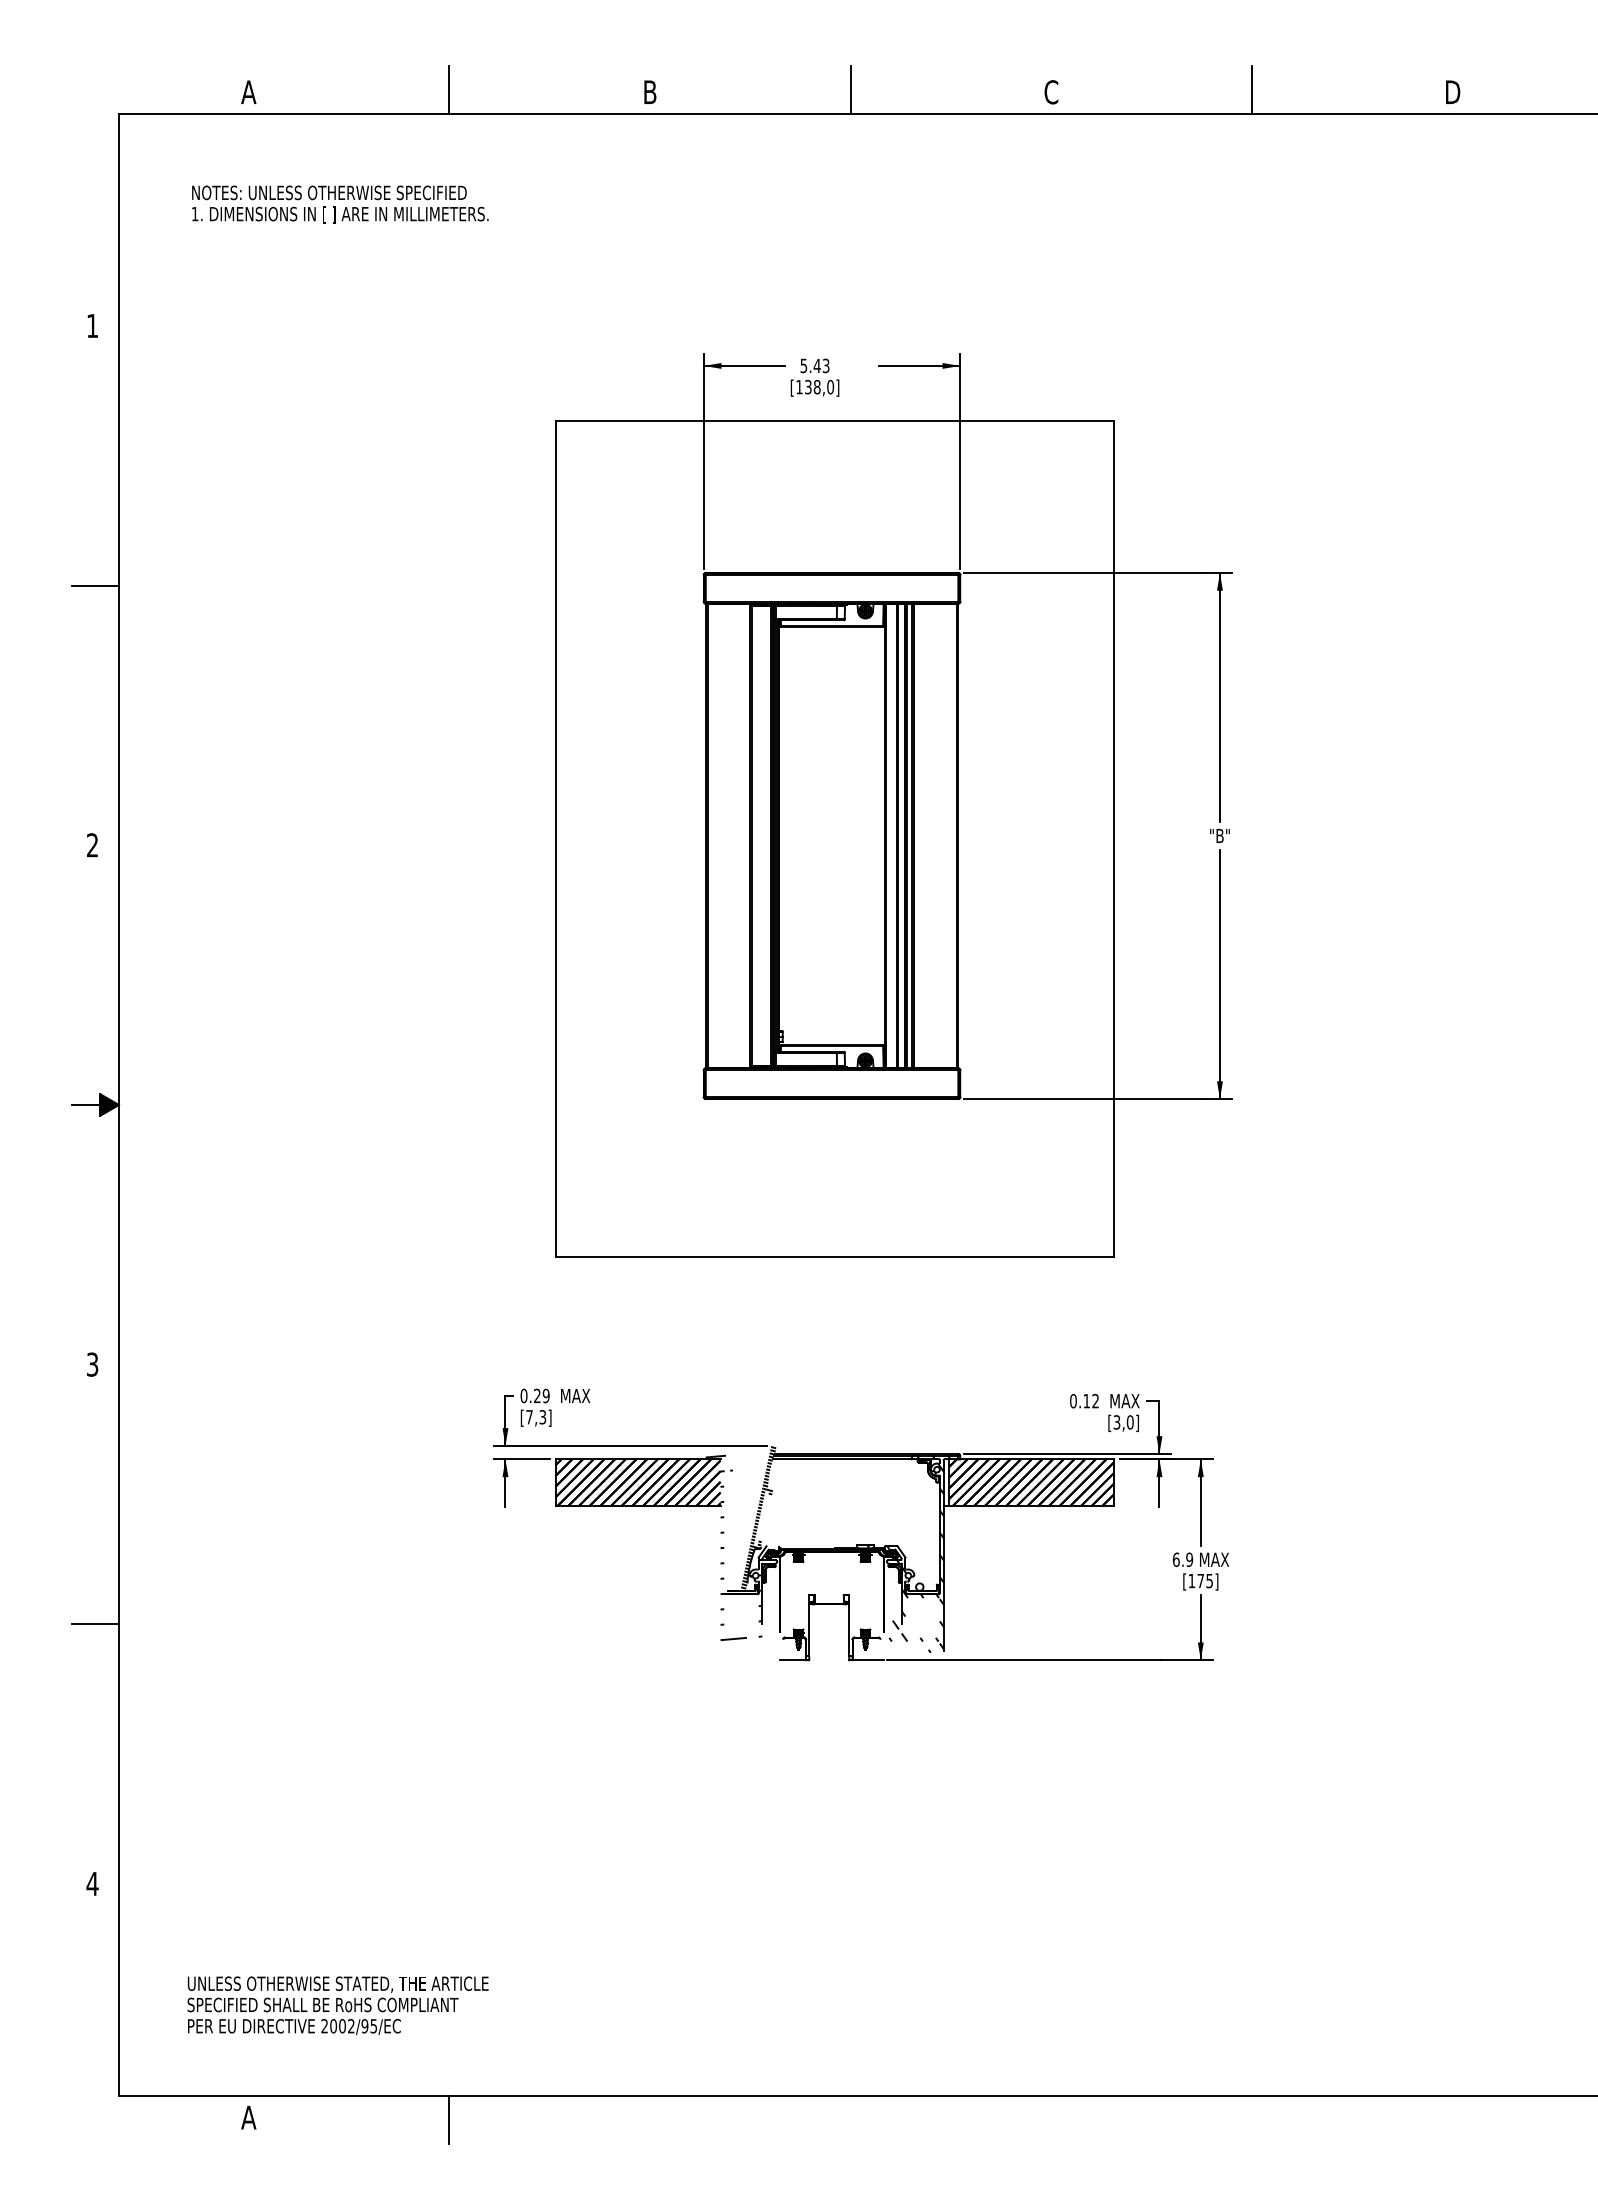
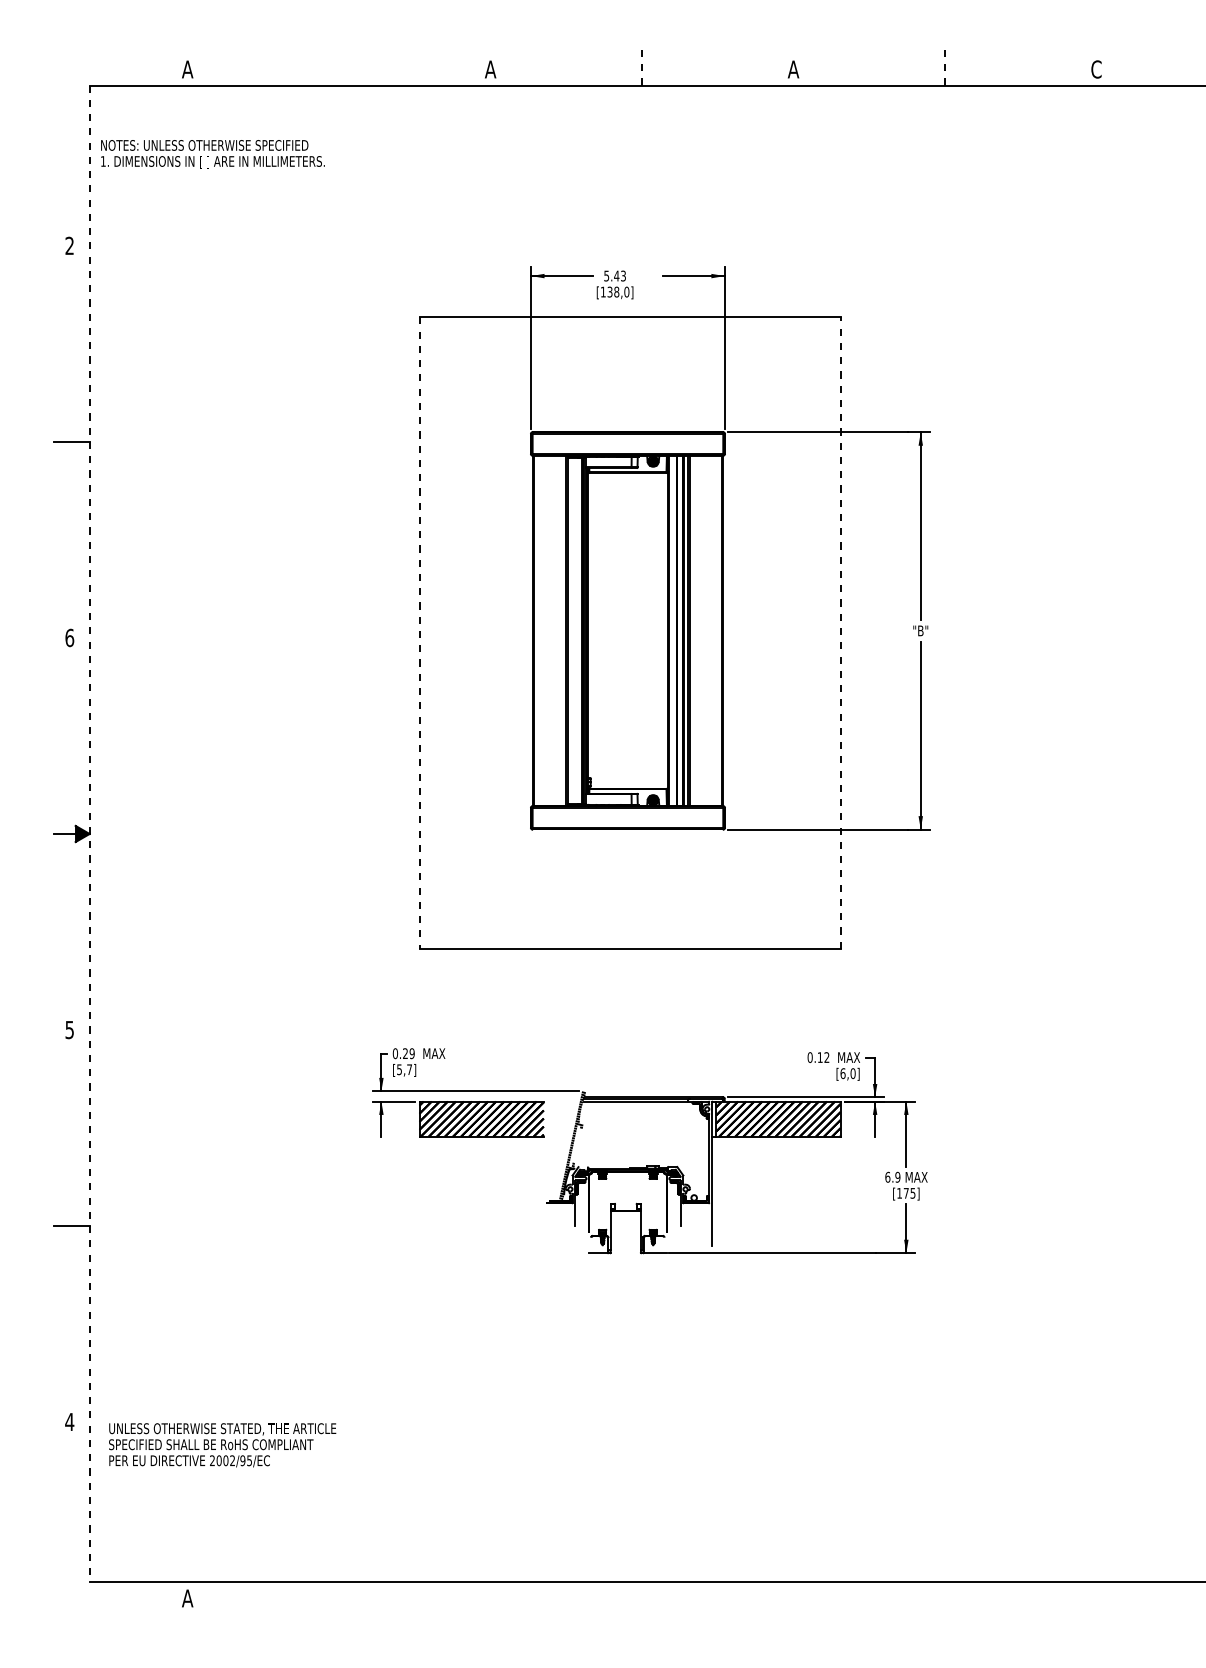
line: (449, 89) -> (339, 67), removed
line: (850, 89) -> (641, 67), solid -> dashed
line: (1252, 89) -> (945, 67), solid -> dashed
text: (649, 92) -> (490, 69), B -> A
text: (1050, 92) -> (792, 69), C -> A
text: (1452, 92) -> (1096, 69), D -> C
text: (340, 204) -> (213, 154), moved
text: (92, 325) -> (69, 245), 1 -> 2
line: (1113, 838) -> (840, 632), solid -> dashed
line: (556, 839) -> (419, 633), solid -> dashed
text: (92, 845) -> (69, 638), 2 -> 6
line: (118, 1105) -> (89, 834), solid -> dashed
text: (92, 1364) -> (69, 1029), 3 -> 5
text: (536, 1417) -> (404, 1069), [7,3] -> [5,7]
text: (1116, 1422) -> (842, 1073), [3,0] -> [6,0]
hatch: (734, 1547) -> (554, 1168), removed
hatch: (918, 1553) -> (693, 1172), removed
text: (337, 2005) -> (222, 1445), moved
line: (449, 2119) -> (339, 1599), removed

